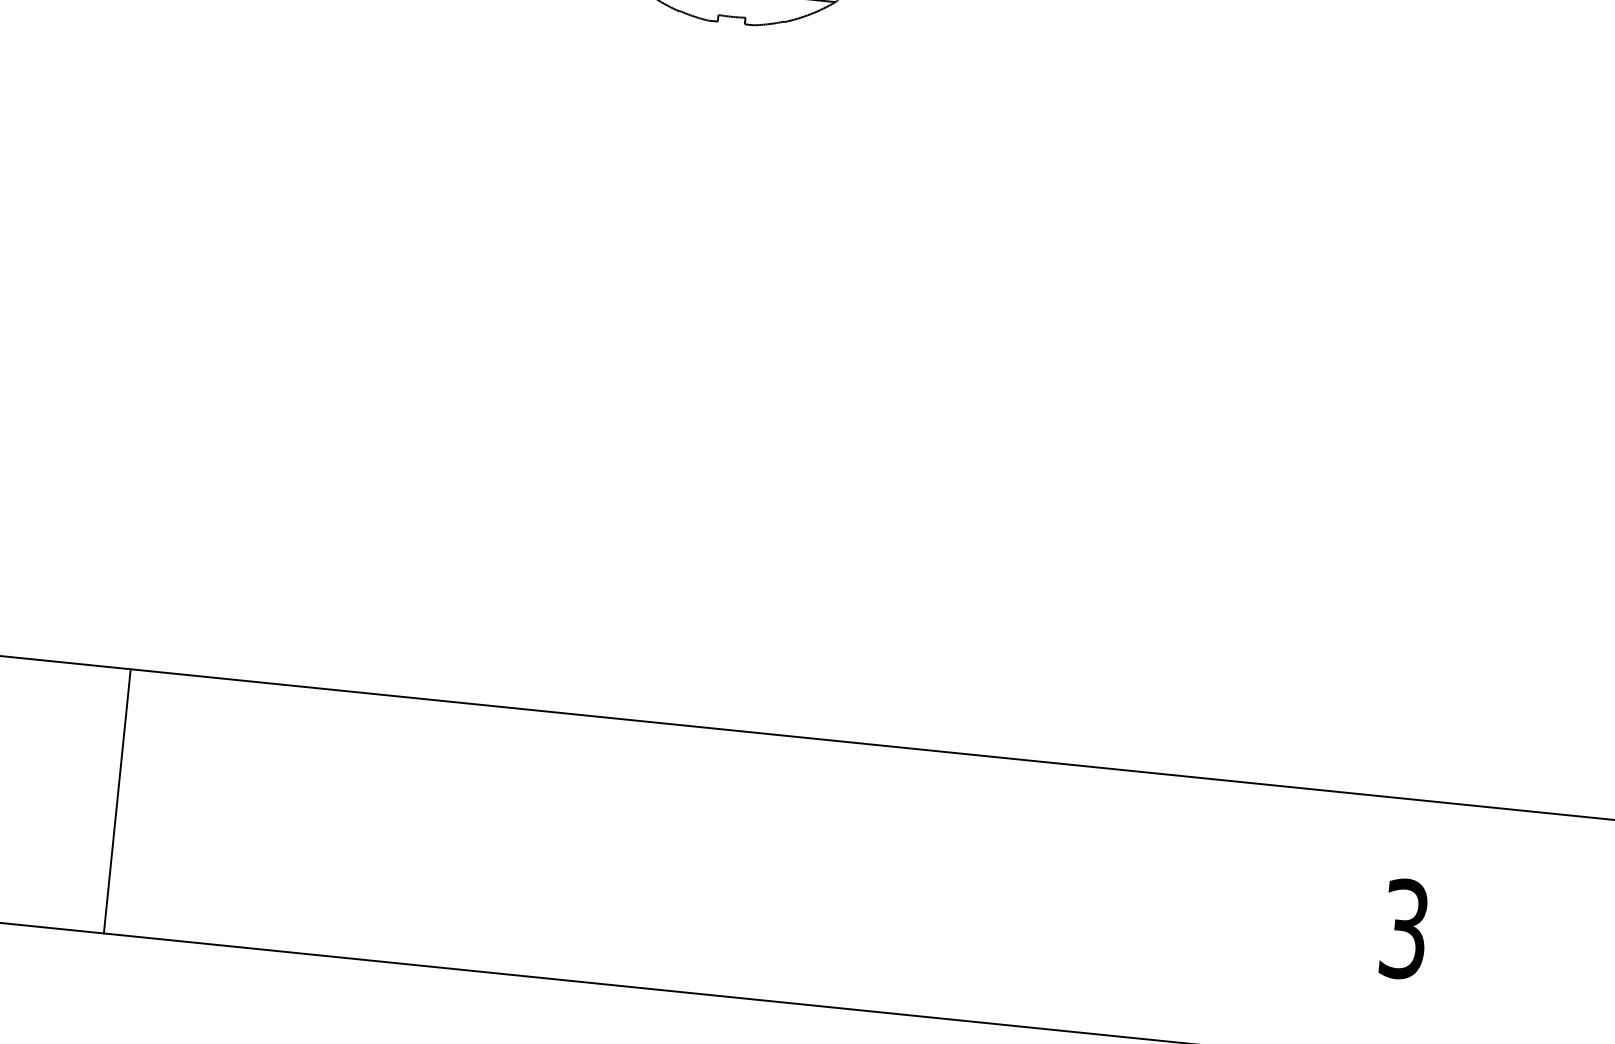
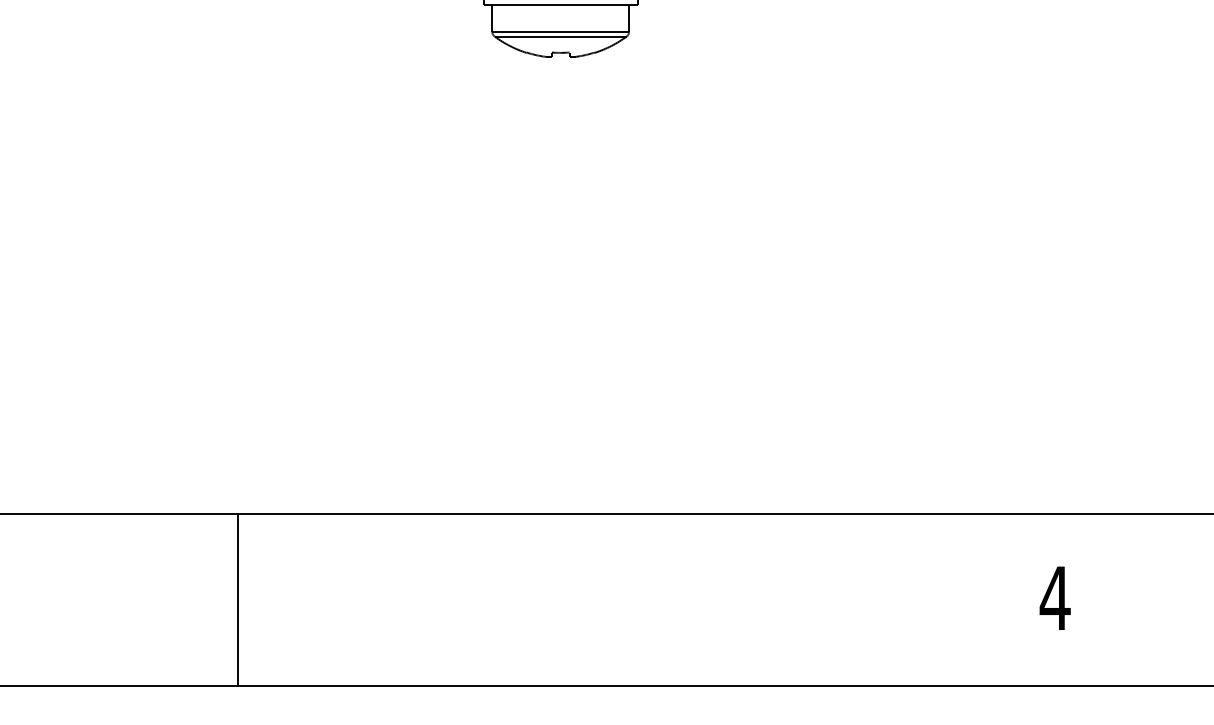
line: (116, 800) -> (237, 599), moved
text: (1403, 929) -> (1054, 598), 3 -> 4

